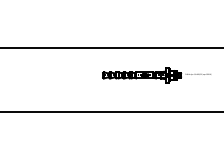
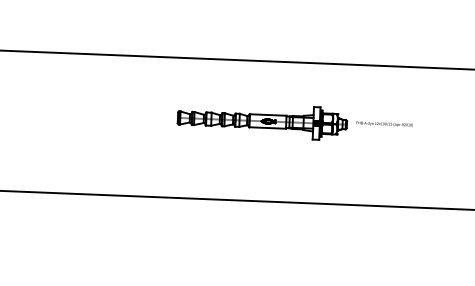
part: (156, 75) -> (293, 122), moved

